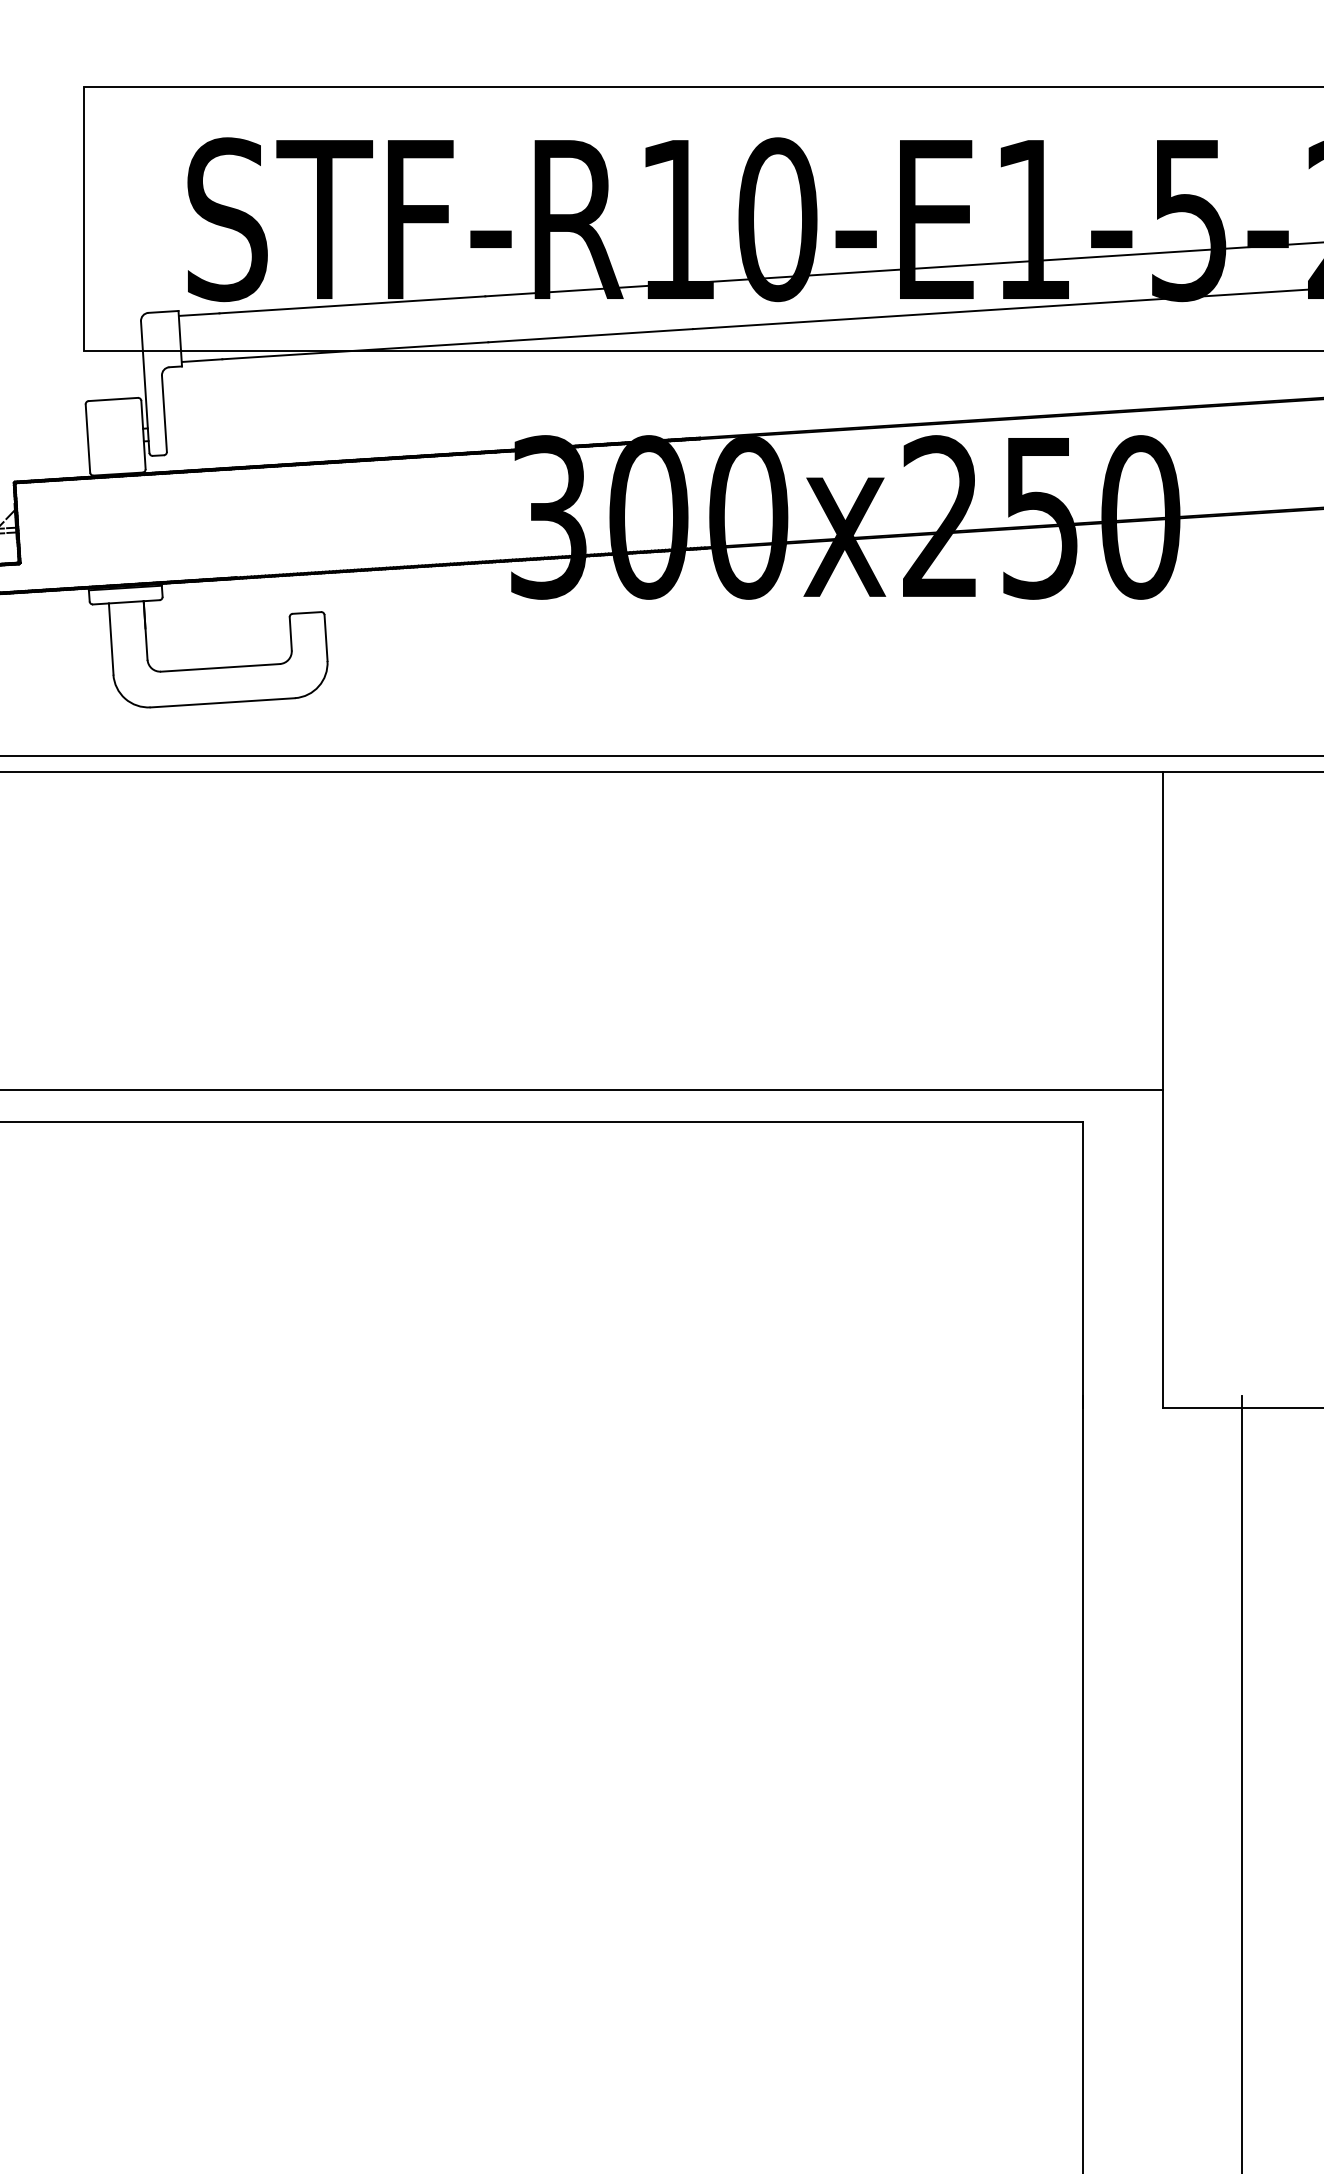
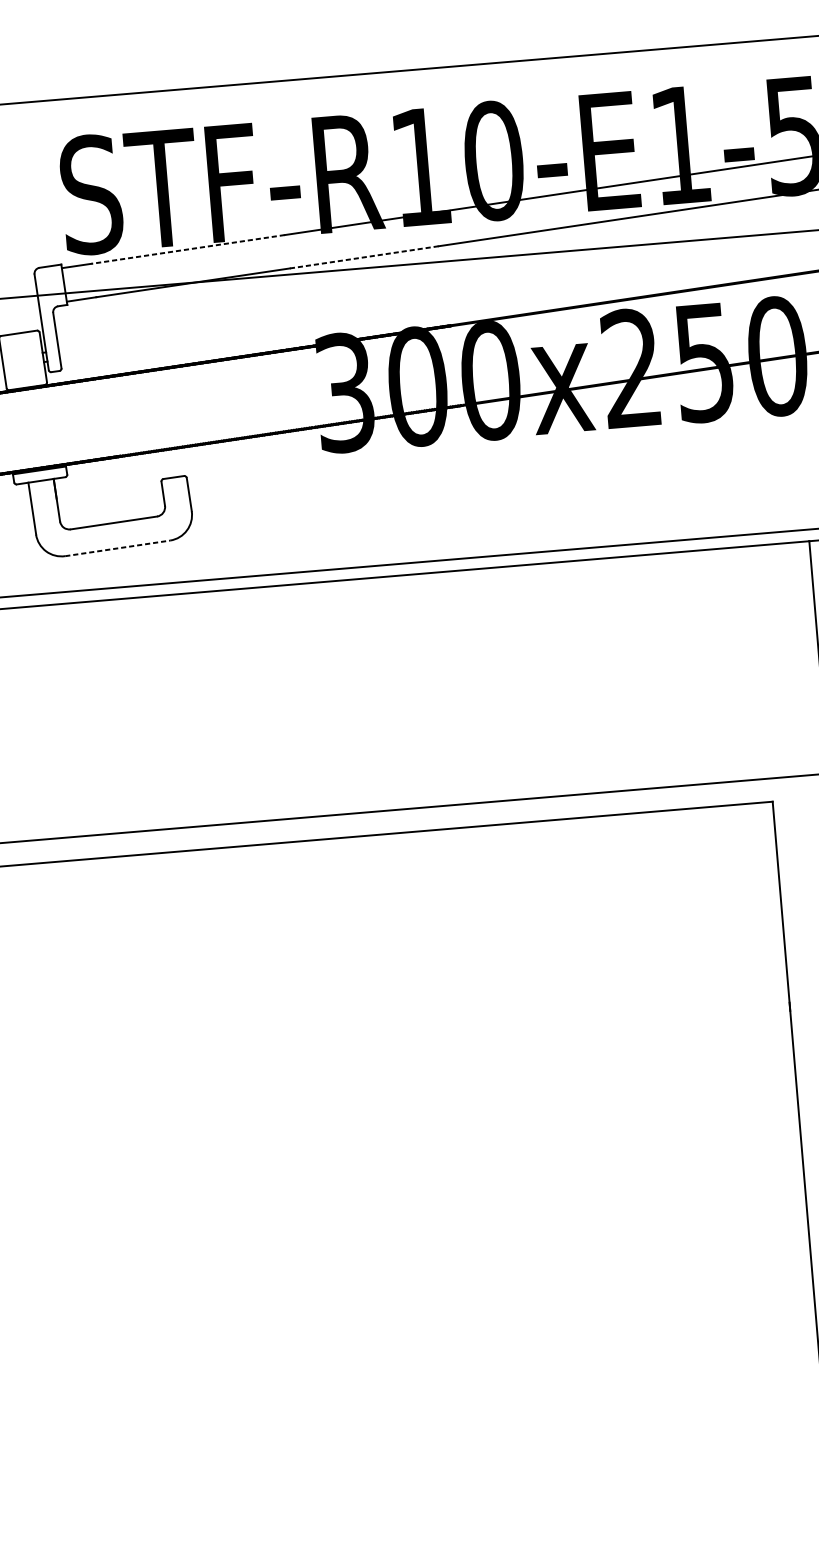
line: (351, 304) -> (187, 249), solid -> dashed
line: (590, 335) -> (364, 257), solid -> dashed
line: (223, 702) -> (118, 548), solid -> dashed

